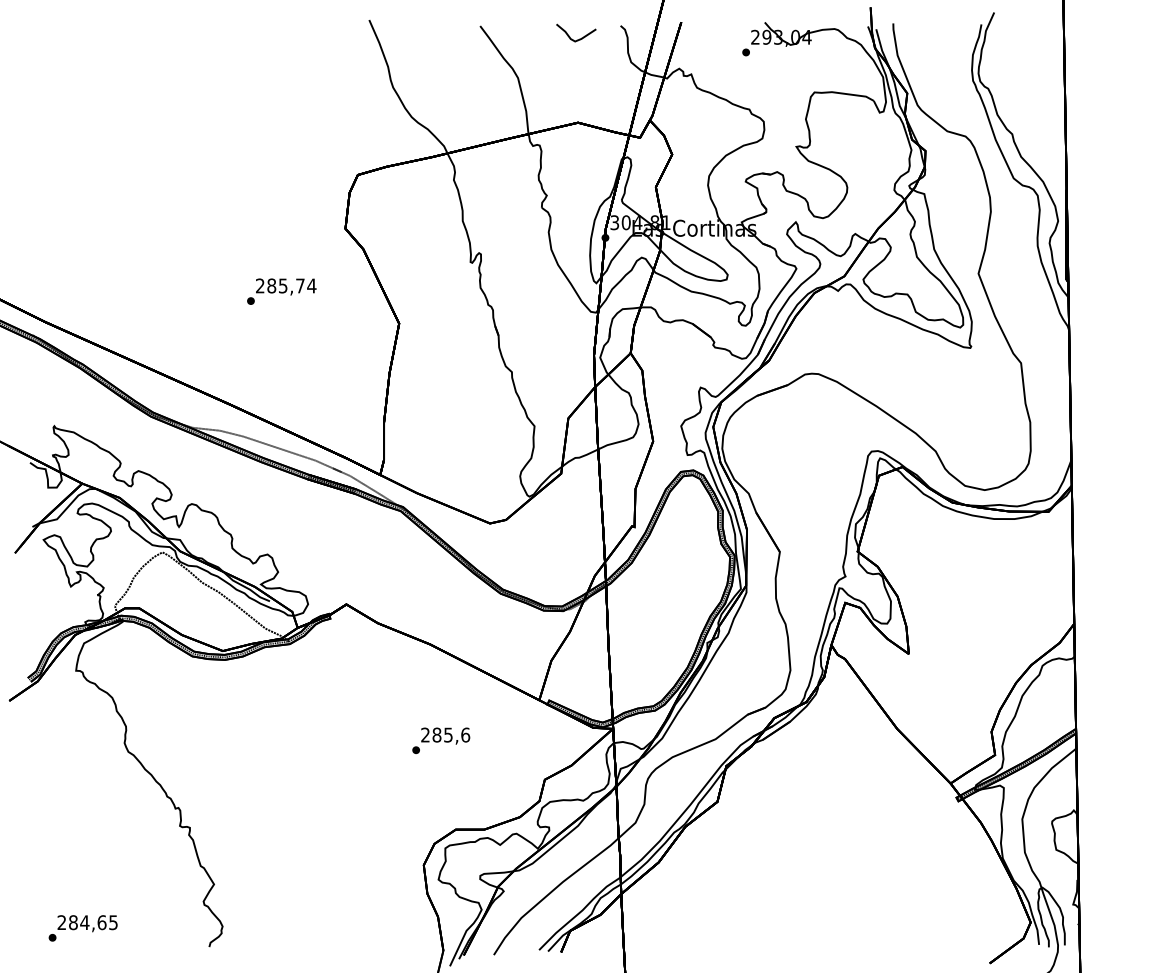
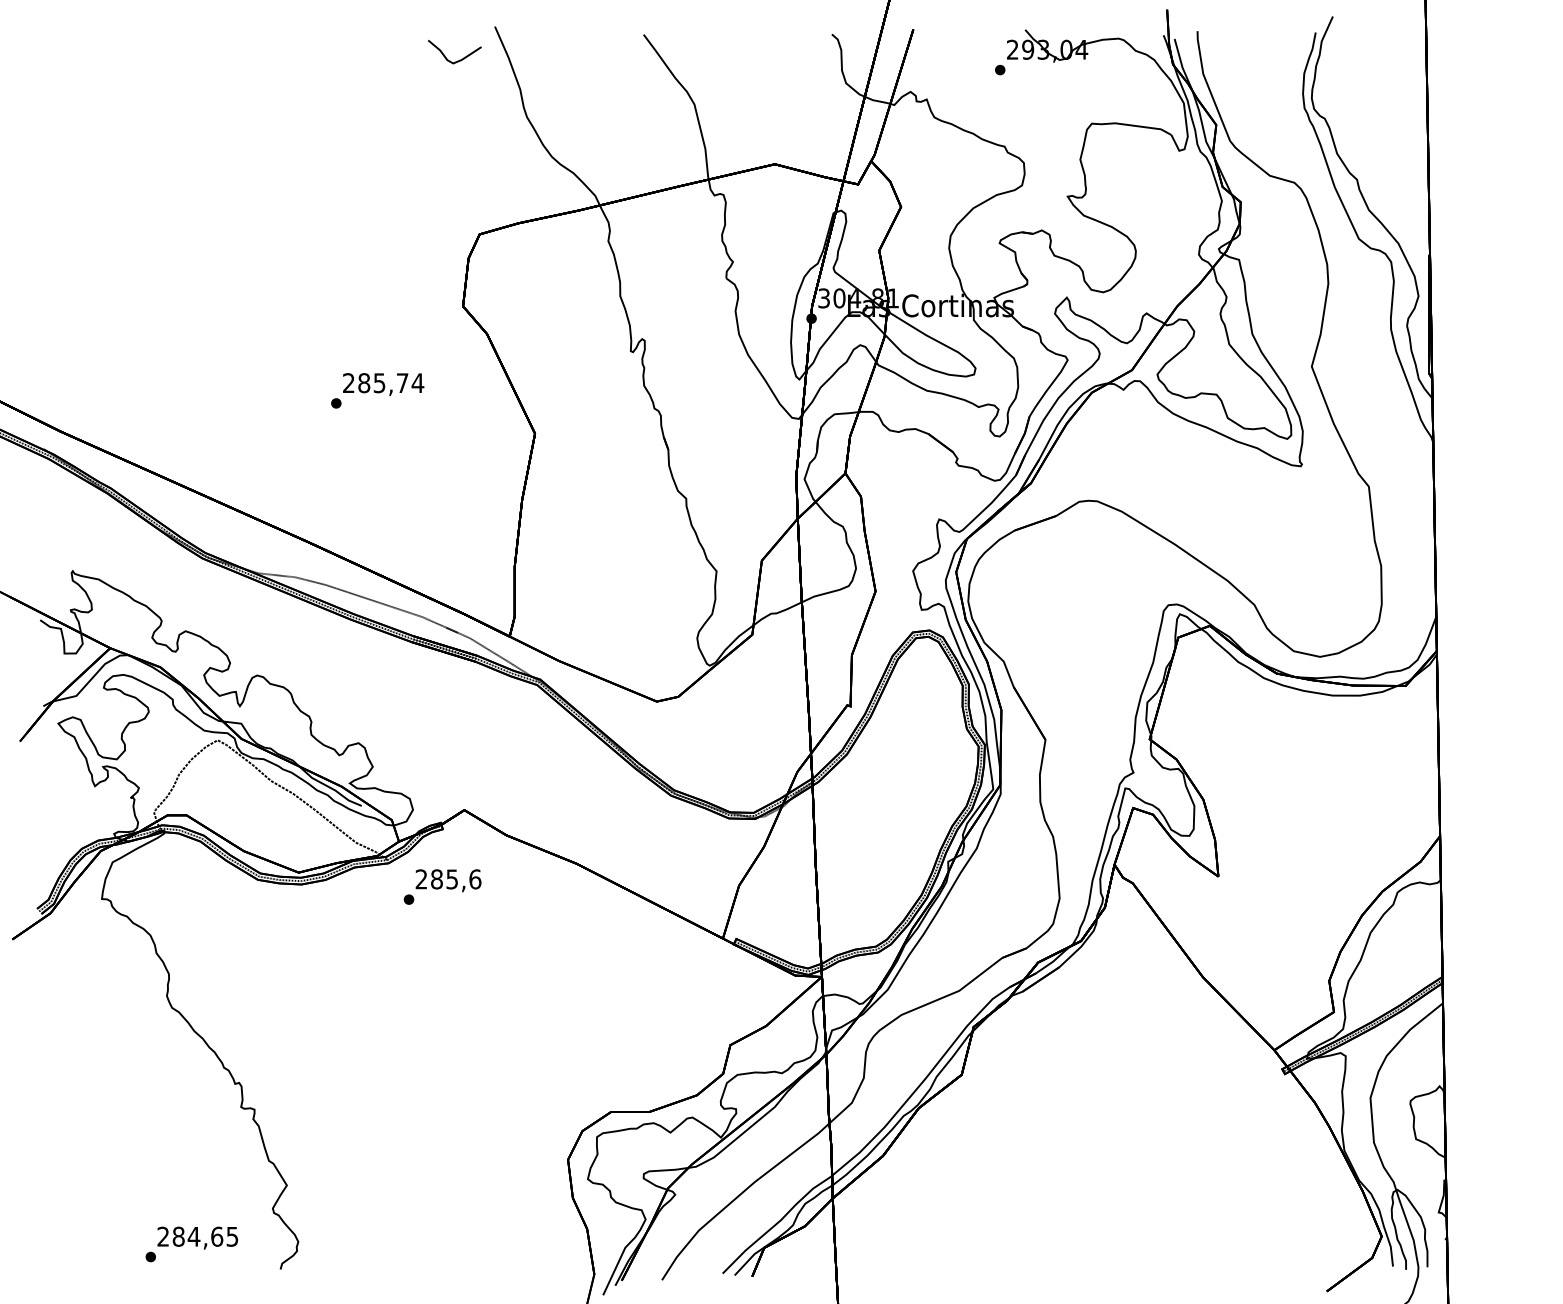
curve: (579, 38) -> (459, 59), moved
text: (441, 740) -> (442, 886), moved
text: (82, 928) -> (190, 1244), moved

